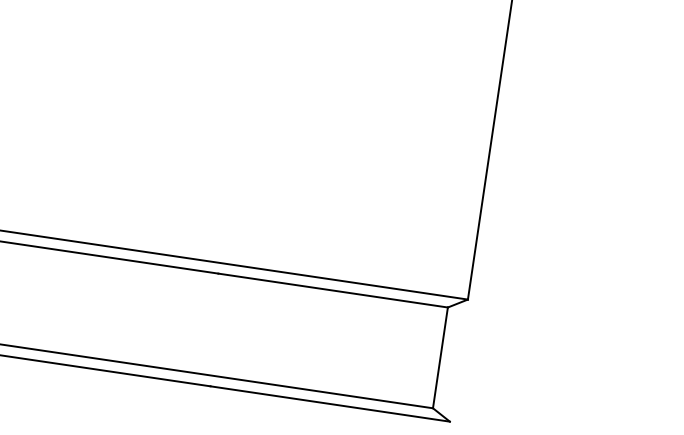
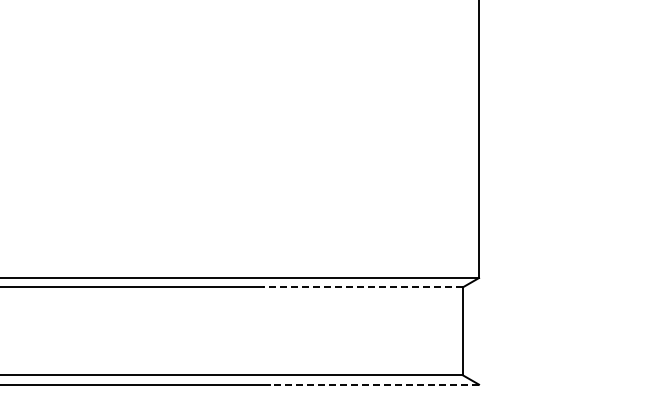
line: (332, 290) -> (362, 287), solid -> dashed
line: (330, 403) -> (374, 384), solid -> dashed

